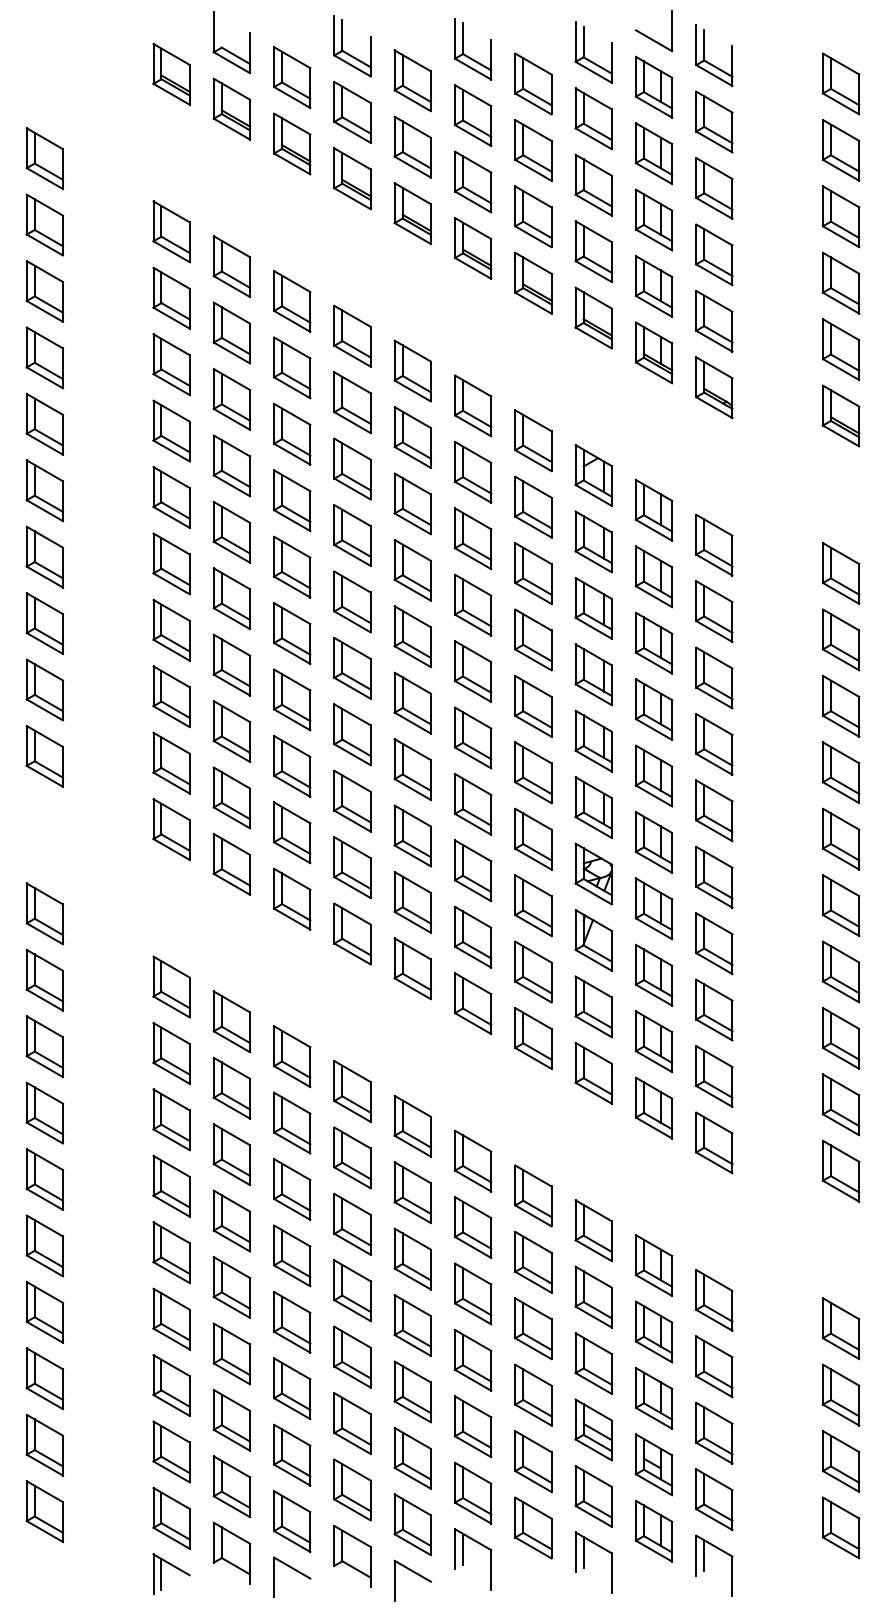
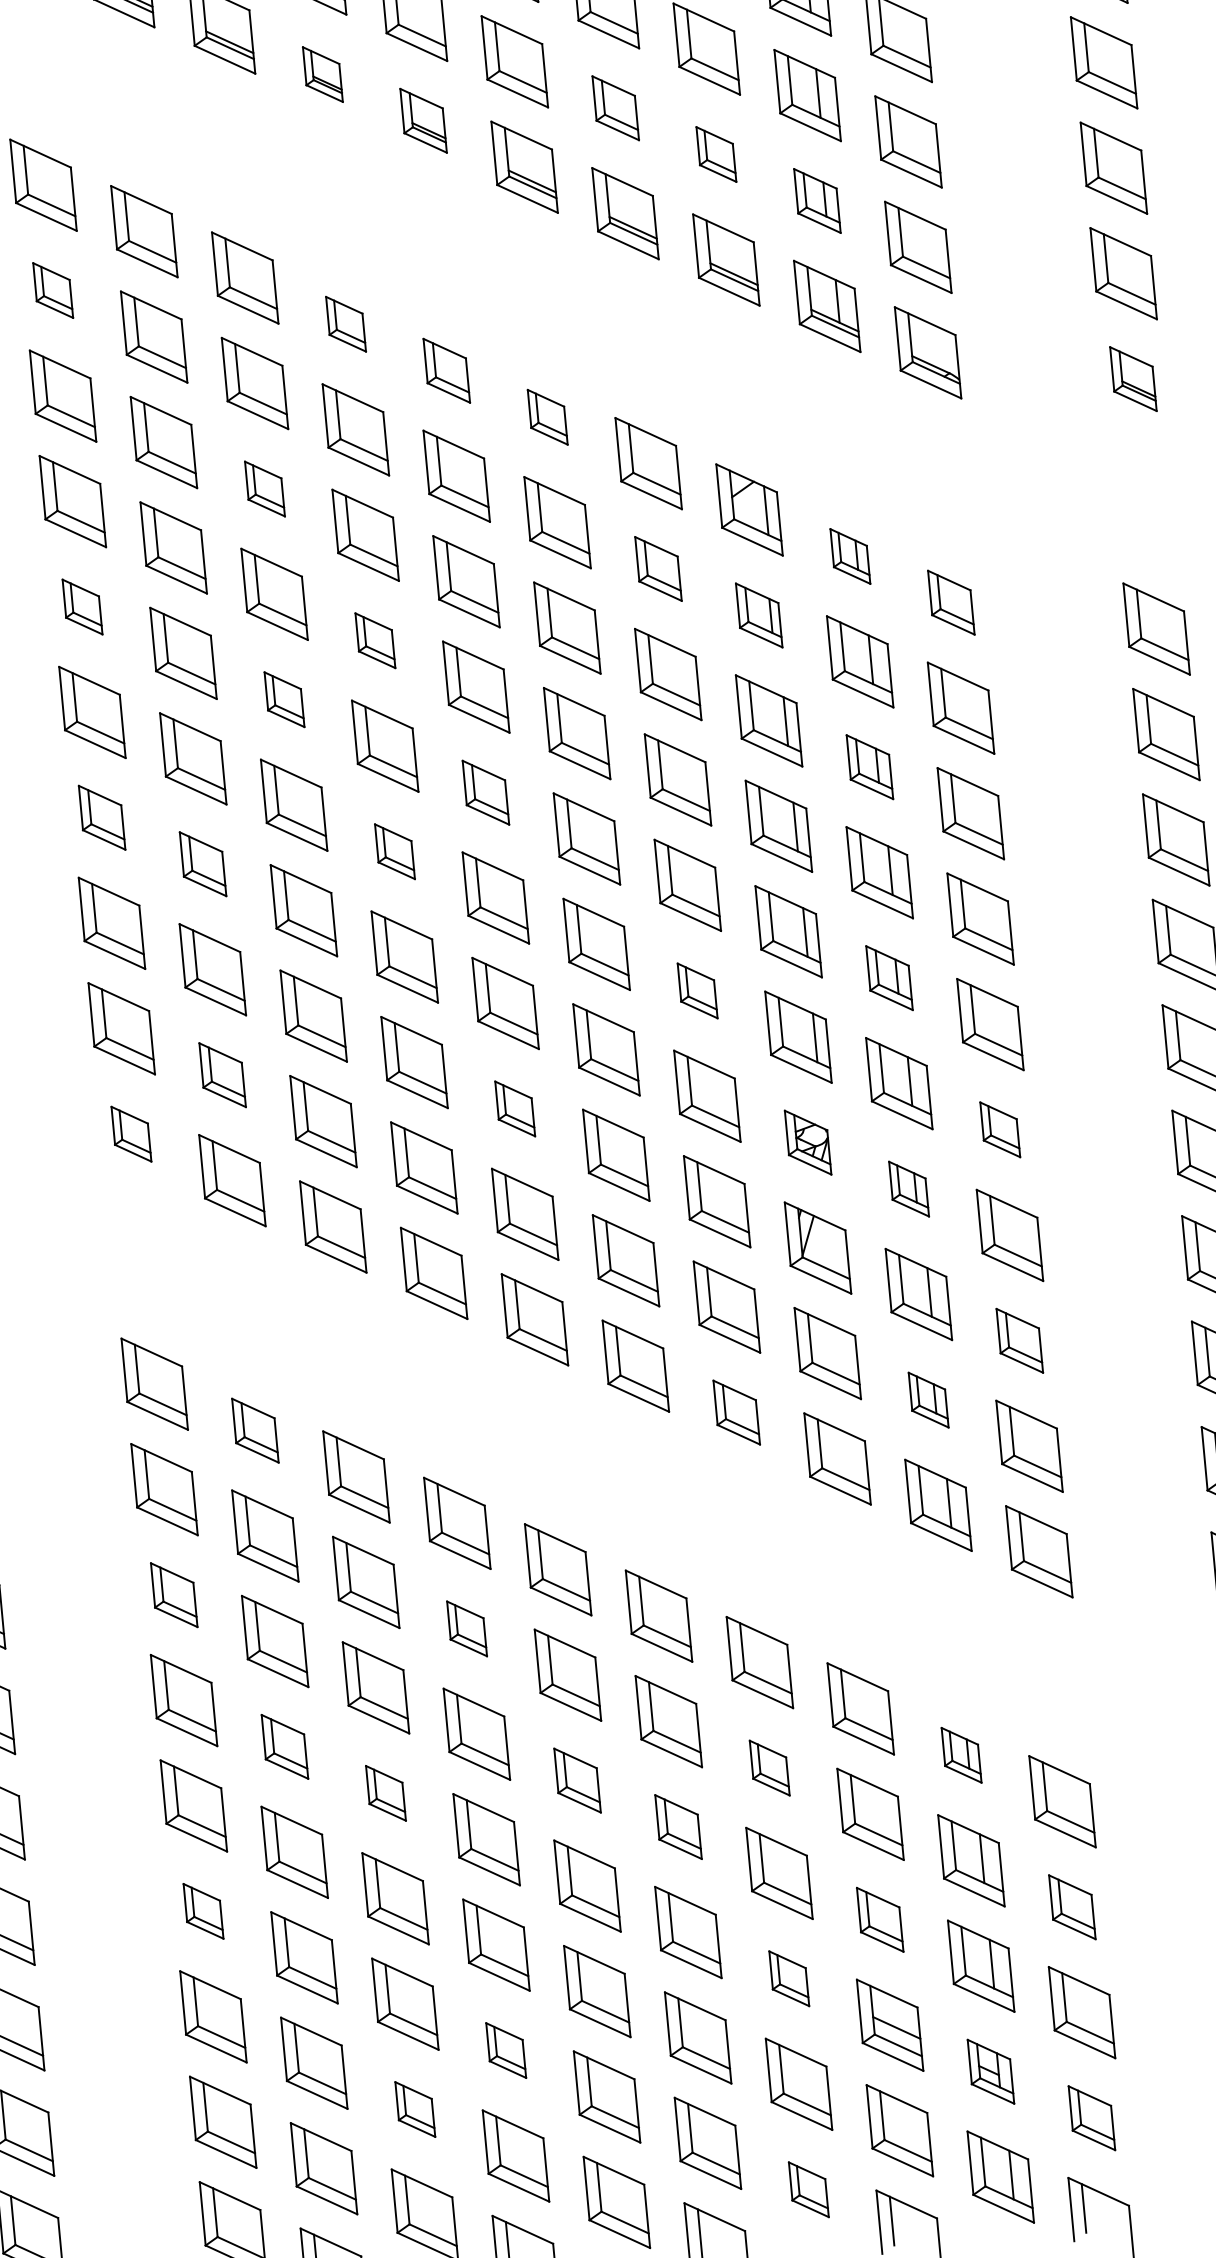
part: (352, 178) -> (322, 73), size x0.6
part: (412, 213) -> (423, 120), size x0.7
part: (533, 216) -> (615, 107), size x0.7
part: (593, 251) -> (716, 154), size x0.6
part: (653, 286) -> (816, 201), size x0.7
part: (171, 297) -> (52, 289), size x0.6
part: (352, 335) -> (345, 323), size x0.6
part: (412, 370) -> (446, 369), size x0.7
part: (472, 405) -> (546, 416), size x0.6
part: (840, 415) -> (1132, 378), size x0.7
part: (292, 434) -> (265, 489), size x0.6
part: (171, 497) -> (82, 607), size x0.6
part: (533, 506) -> (658, 568), size x0.7
part: (653, 510) -> (849, 556), size x0.6
part: (352, 535) -> (375, 640), size x0.6
part: (593, 541) -> (758, 614), size x0.7
part: (714, 544) -> (951, 601), size x0.7
part: (292, 566) -> (284, 698), size x0.6
part: (171, 629) -> (101, 816), size x0.7
part: (412, 636) -> (485, 792), size x0.7
part: (653, 642) -> (869, 766), size x0.7
part: (231, 664) -> (202, 863), size x0.7
part: (352, 668) -> (394, 851), size x0.6
part: (533, 772) -> (697, 990), size x0.6
part: (653, 775) -> (888, 977), size x0.7
part: (231, 797) -> (221, 1074), size x0.7
part: (171, 829) -> (131, 1134), size x0.6
part: (412, 835) -> (514, 1108), size x0.6
part: (593, 873) -> (807, 1141), size x0.7
part: (714, 876) -> (1000, 1128), size x0.6
part: (653, 908) -> (908, 1188), size x0.6
part: (714, 1009) -> (1019, 1339), size x0.7
part: (231, 1021) -> (254, 1430), size x0.7
part: (533, 1038) -> (736, 1412), size x0.7
part: (653, 1041) -> (927, 1399), size x0.6
part: (171, 1119) -> (174, 1594), size x0.7
part: (352, 1157) -> (466, 1628), size x0.6
part: (231, 1220) -> (284, 1746), size x0.7
part: (292, 1255) -> (386, 1792), size x0.6
part: (412, 1258) -> (577, 1779), size x0.7
part: (533, 1262) -> (769, 1768), size x0.6
part: (653, 1265) -> (960, 1755), size x0.6
part: (472, 1293) -> (677, 1826), size x0.7
part: (171, 1318) -> (203, 1910), size x0.6
part: (593, 1363) -> (879, 1919), size x0.7
part: (714, 1366) -> (1072, 1906), size x0.7
part: (533, 1394) -> (789, 1977), size x0.6
part: (352, 1423) -> (506, 2050), size x0.6
part: (292, 1454) -> (415, 2108), size x0.6
part: (653, 1464) -> (990, 2071), size x0.7
part: (714, 1499) -> (1092, 2117), size x0.7
part: (533, 1527) -> (808, 2188), size x0.6

